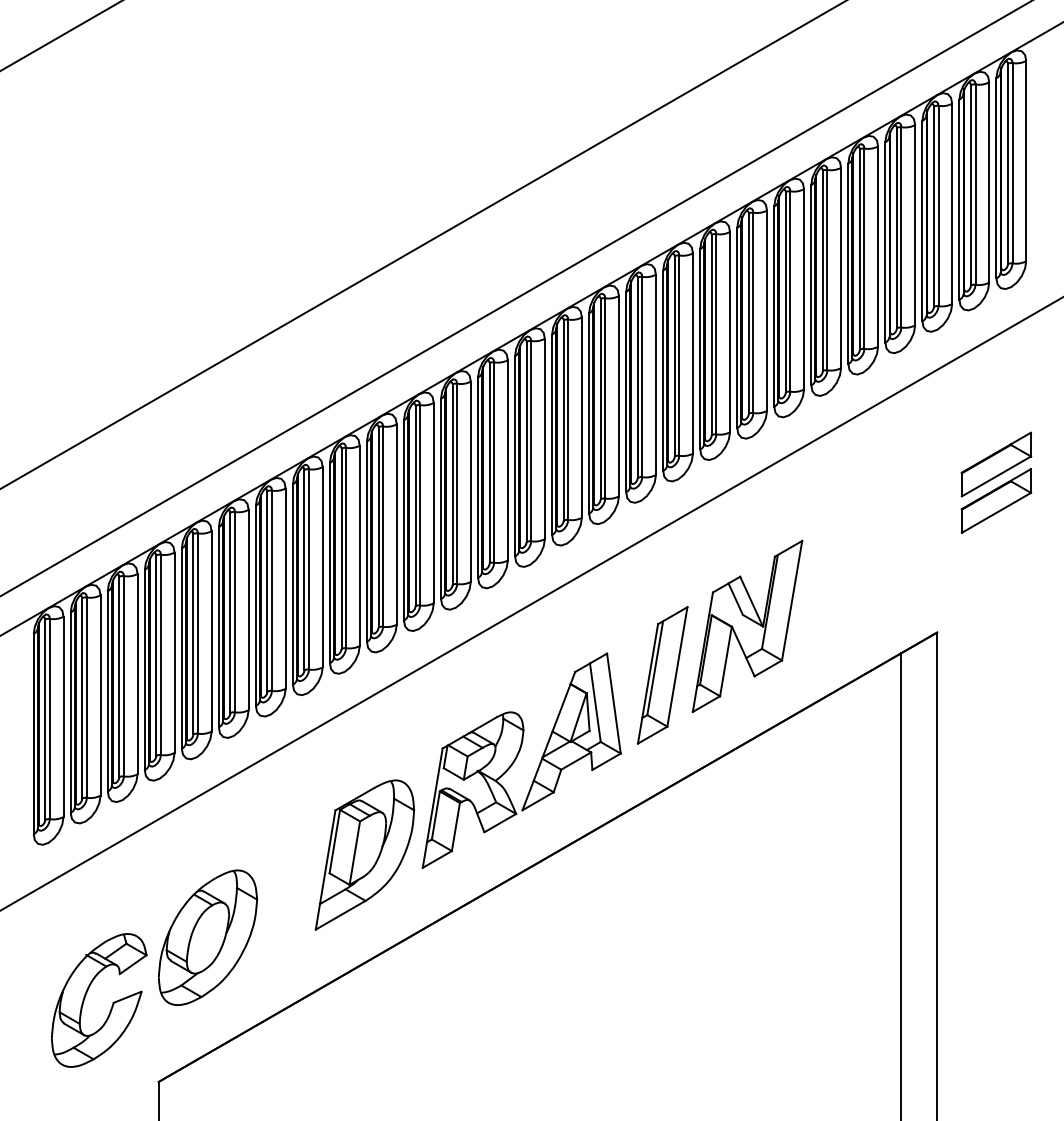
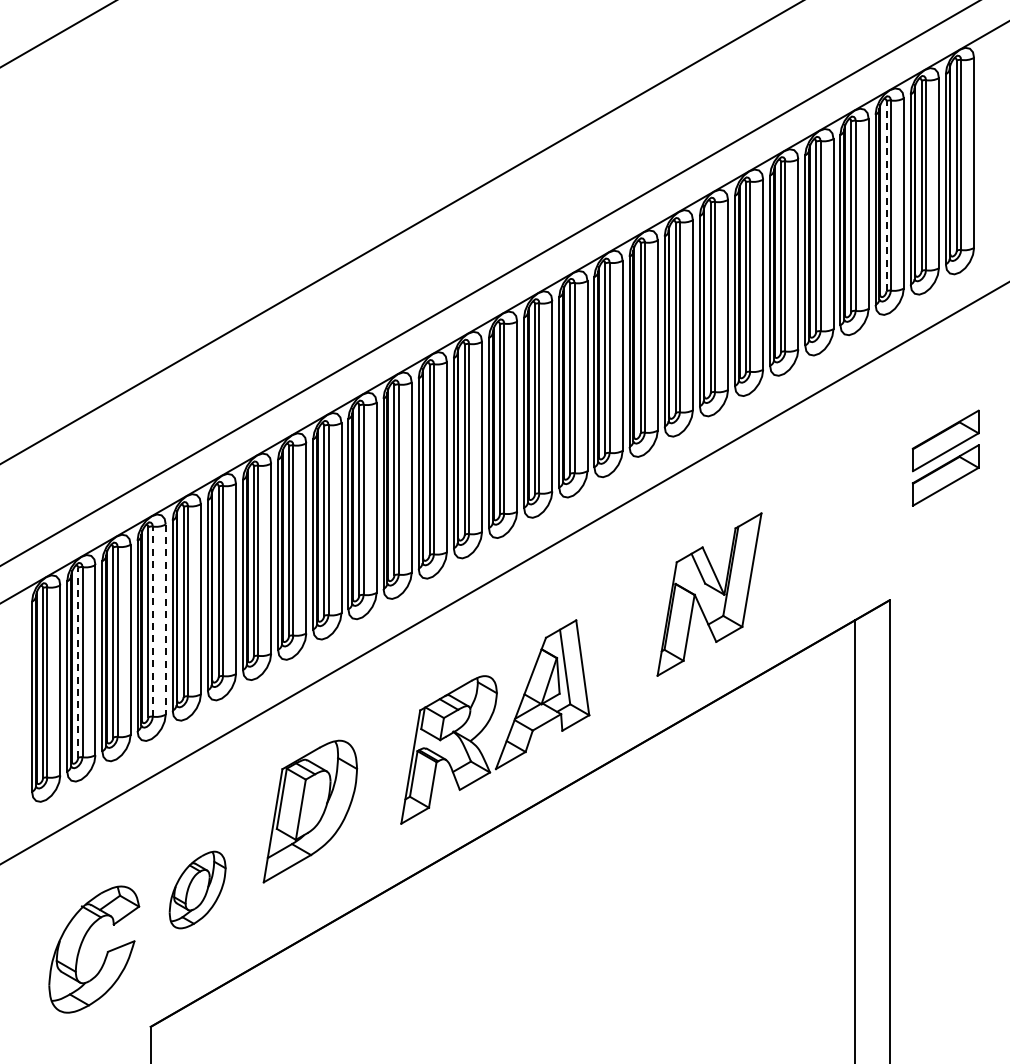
line: (933, 205) -> (886, 195), solid -> dashed
line: (174, 653) -> (165, 620), solid -> dashed
line: (160, 654) -> (152, 621), solid -> dashed
part: (662, 674) -> (628, 640), removed
line: (82, 697) -> (78, 662), solid -> dashed
part: (365, 854) -> (310, 811), moved
part: (208, 937) -> (197, 889), size x0.6

